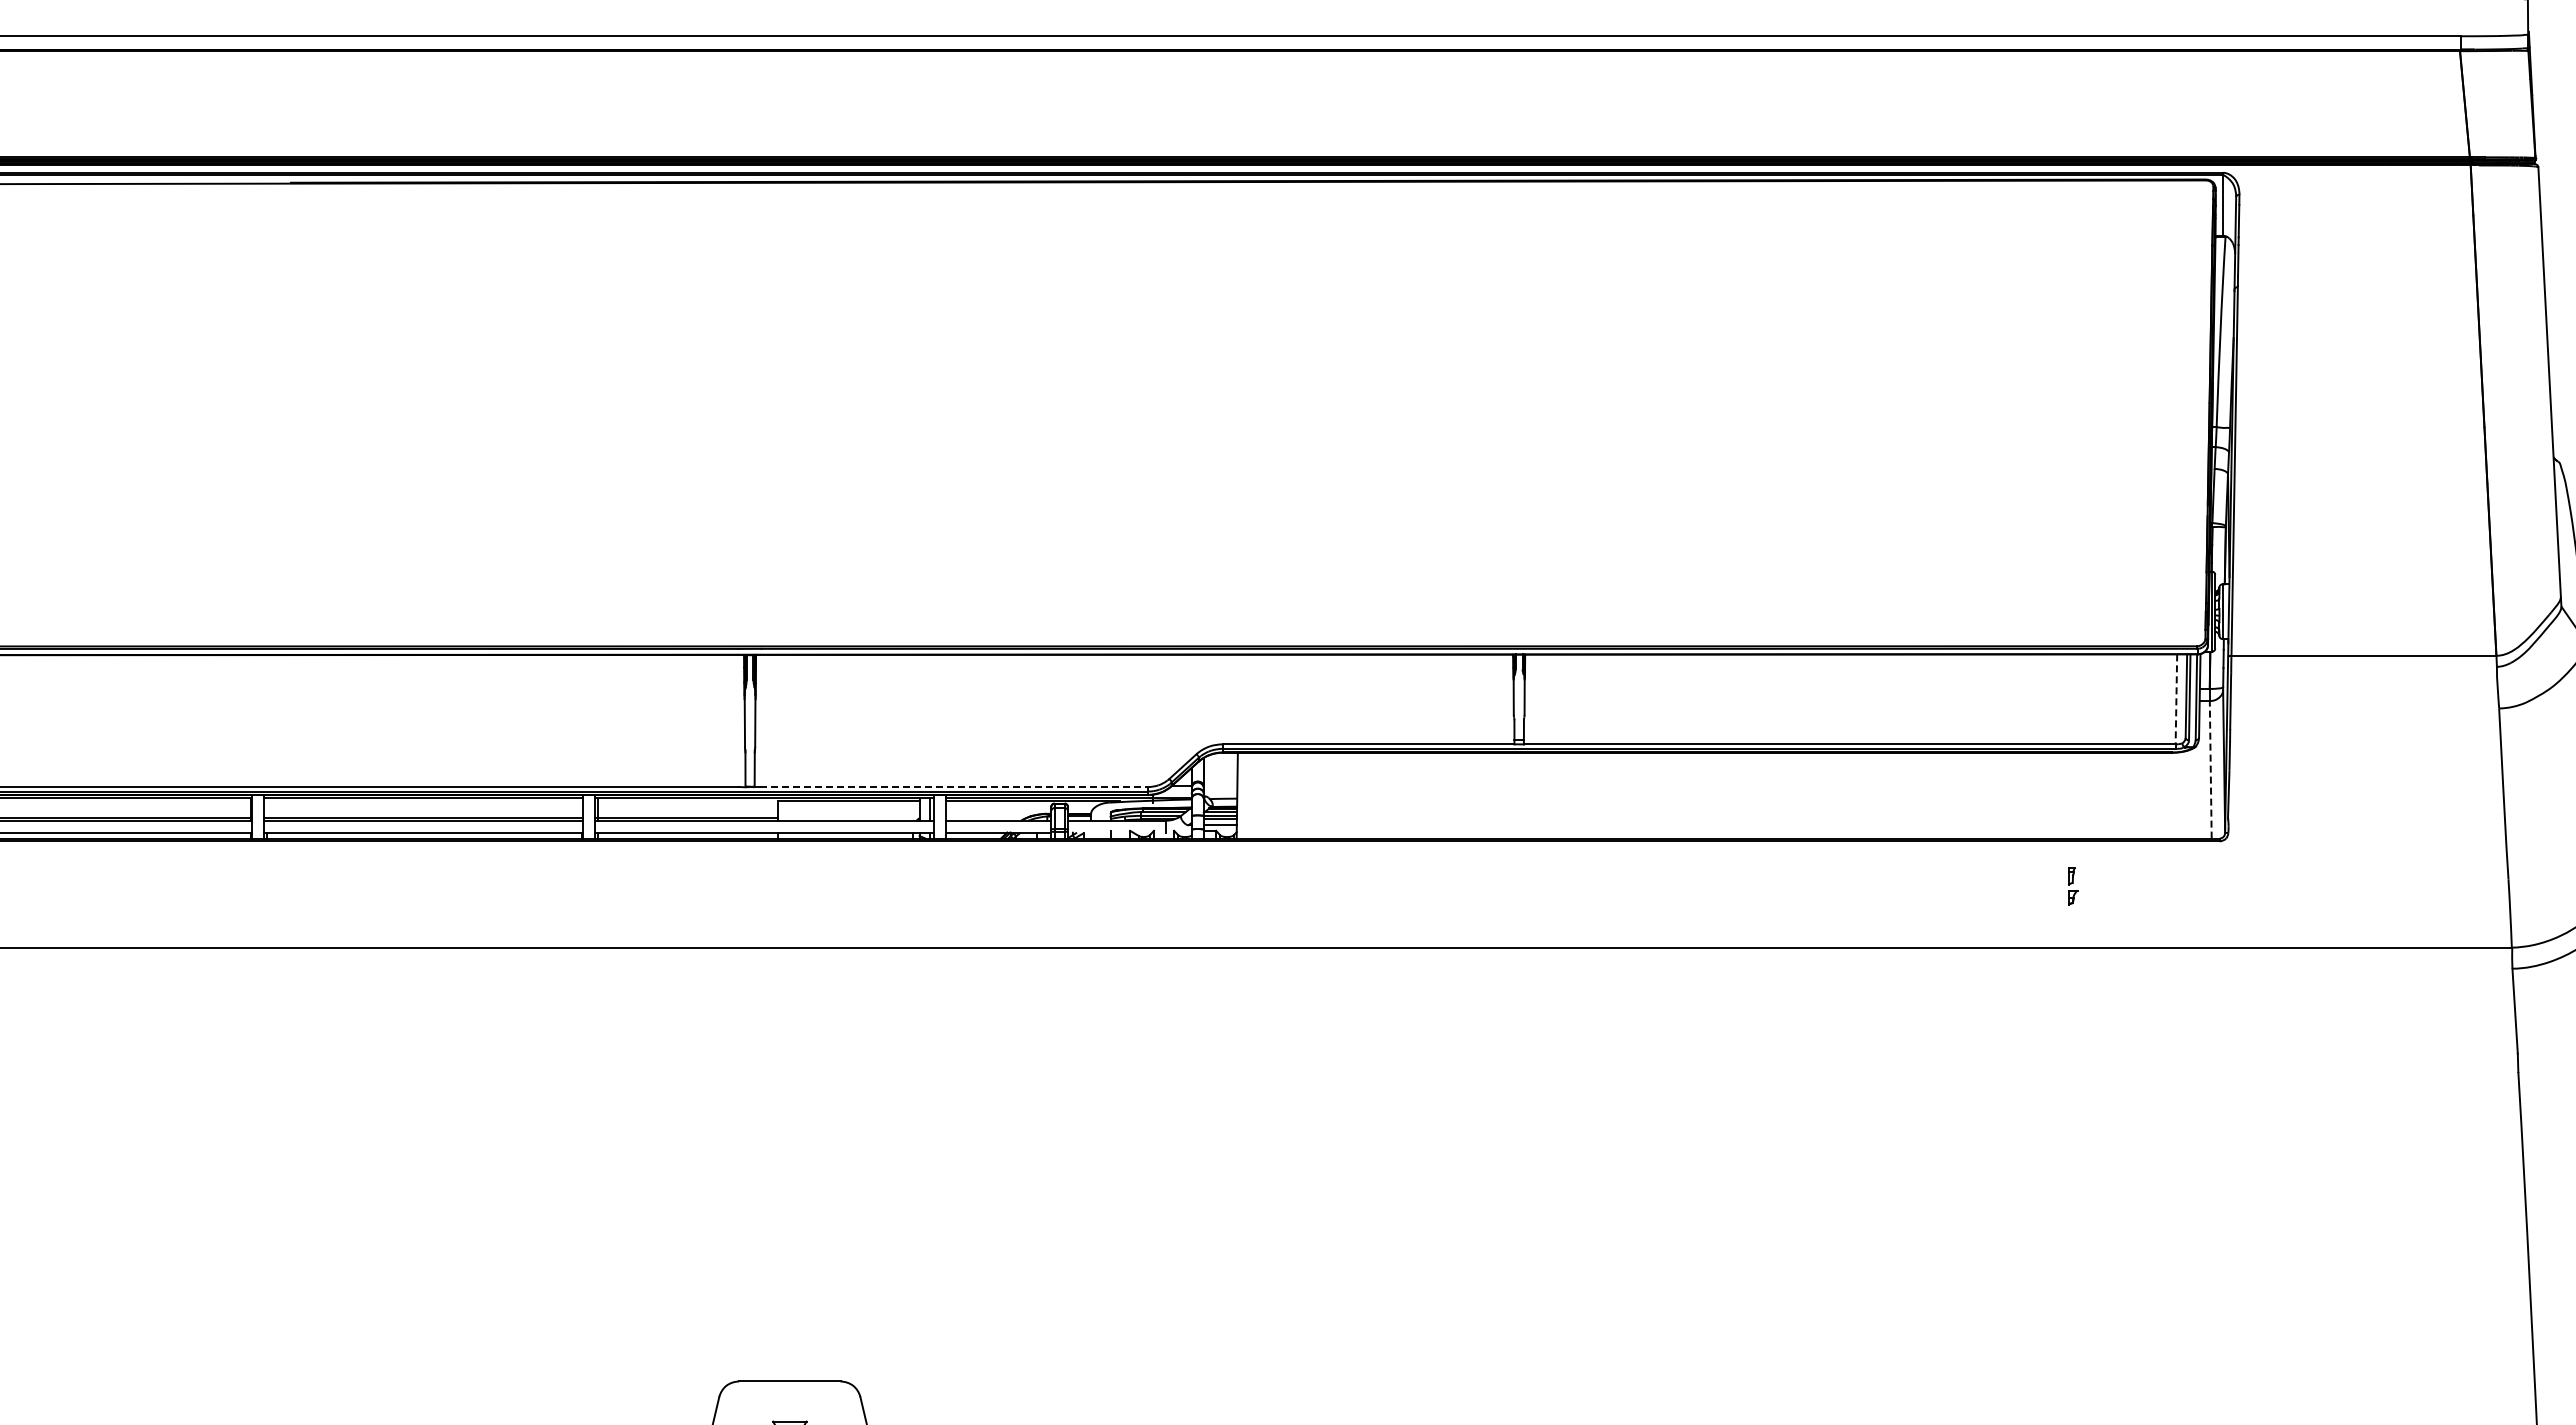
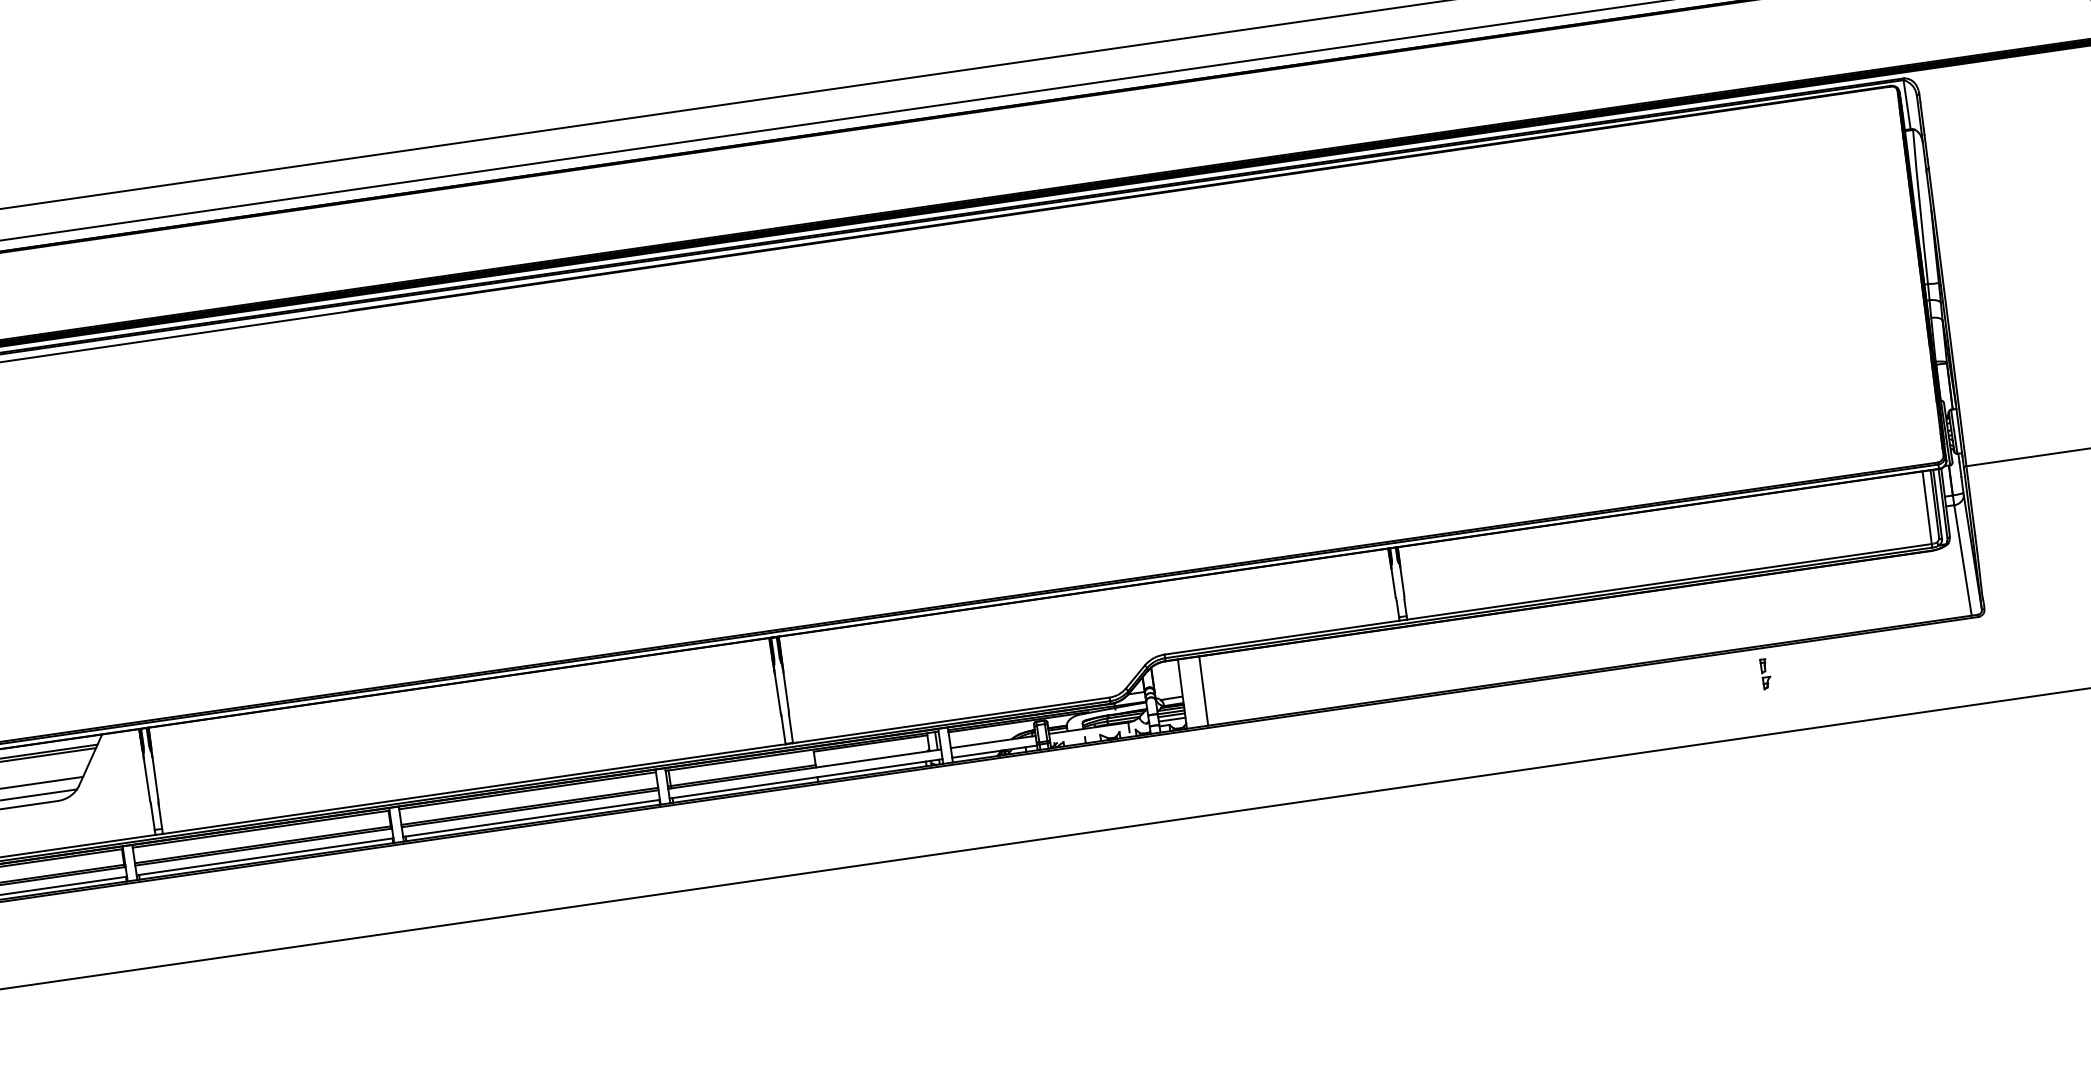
line: (2176, 699) -> (1927, 507), dashed -> solid
line: (2210, 769) -> (1962, 560), dashed -> solid
line: (954, 787) -> (953, 720), dashed -> solid
line: (1263, 795) -> (1203, 690), added
part: (2073, 886) -> (1766, 673), moved

